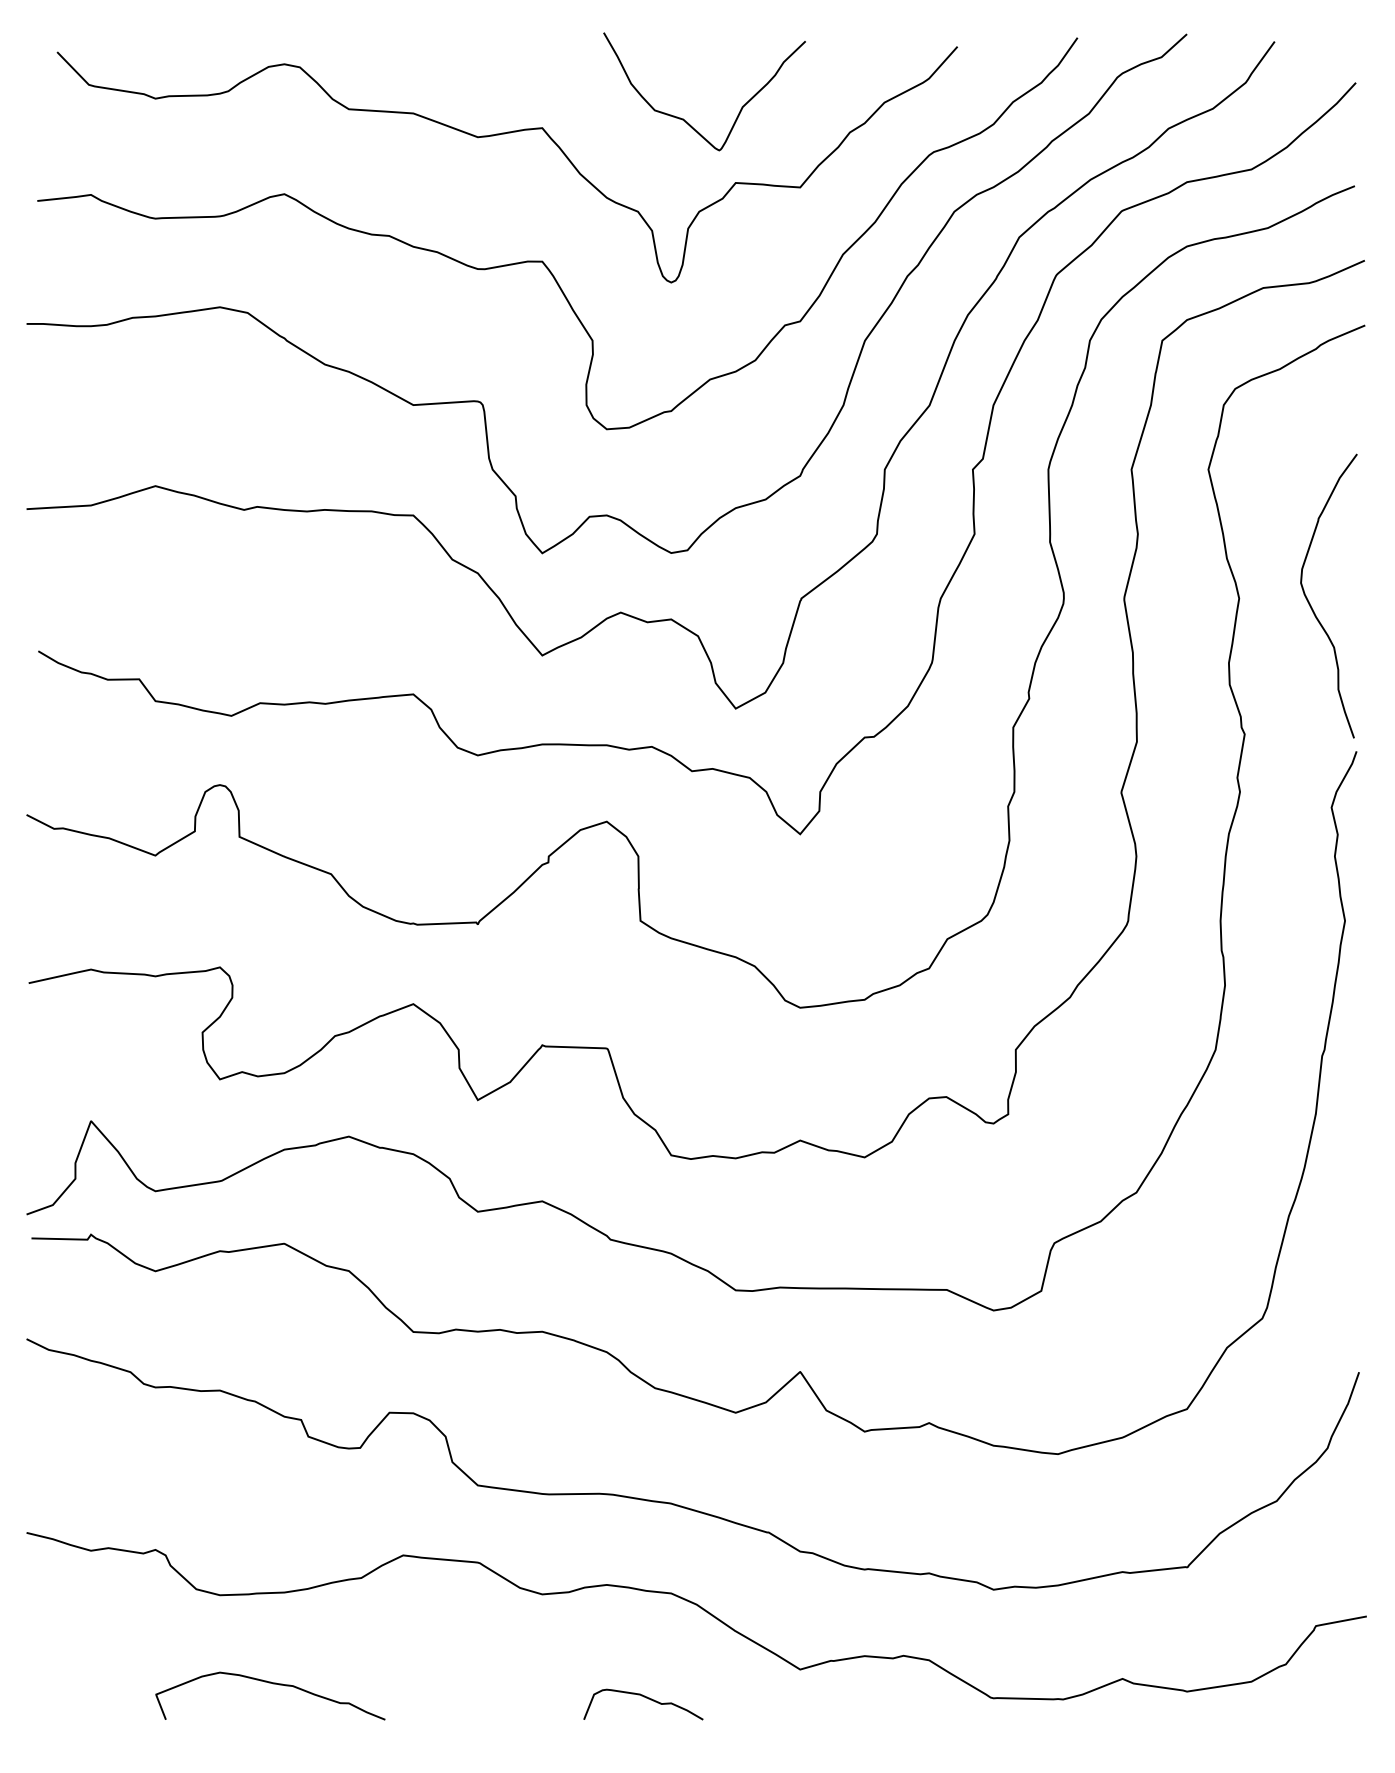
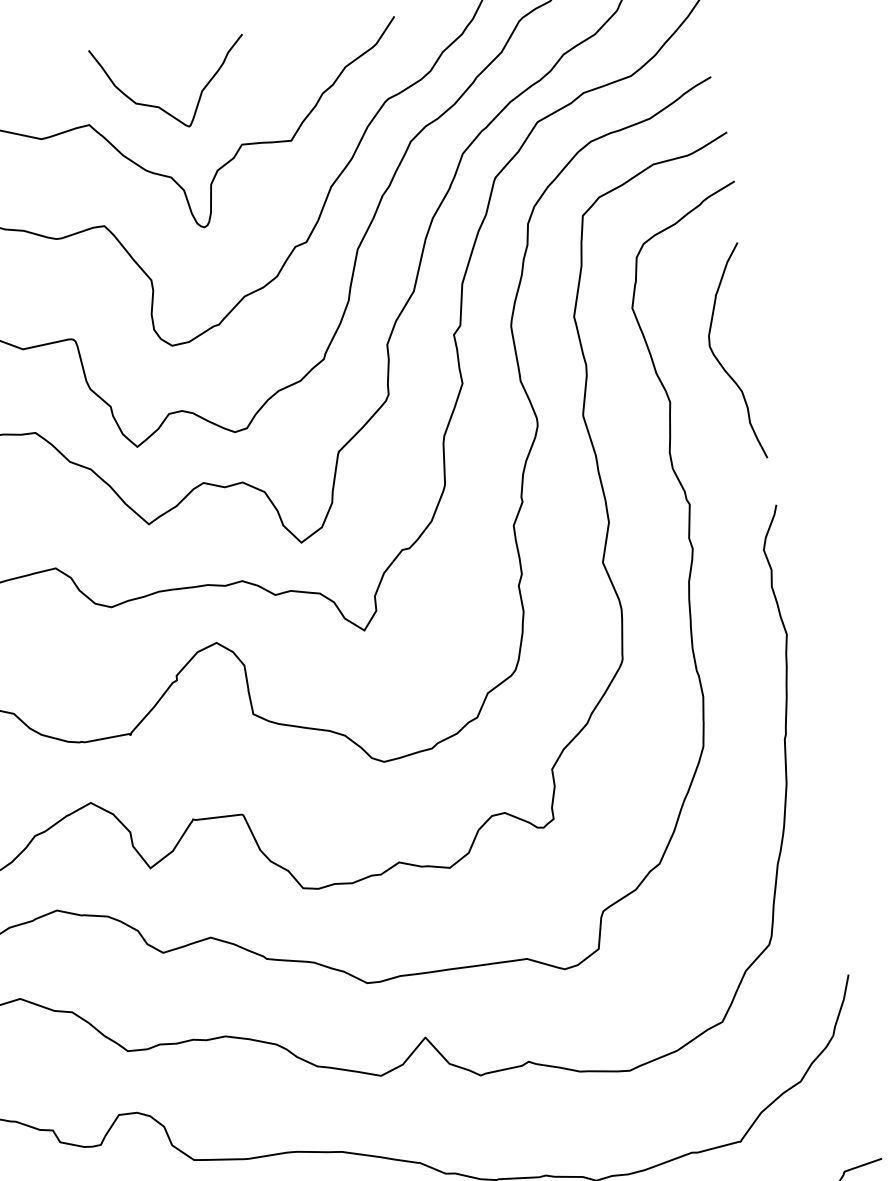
curve: (683, 118) -> (158, 106), moved
curve: (1310, 603) -> (719, 360), moved

